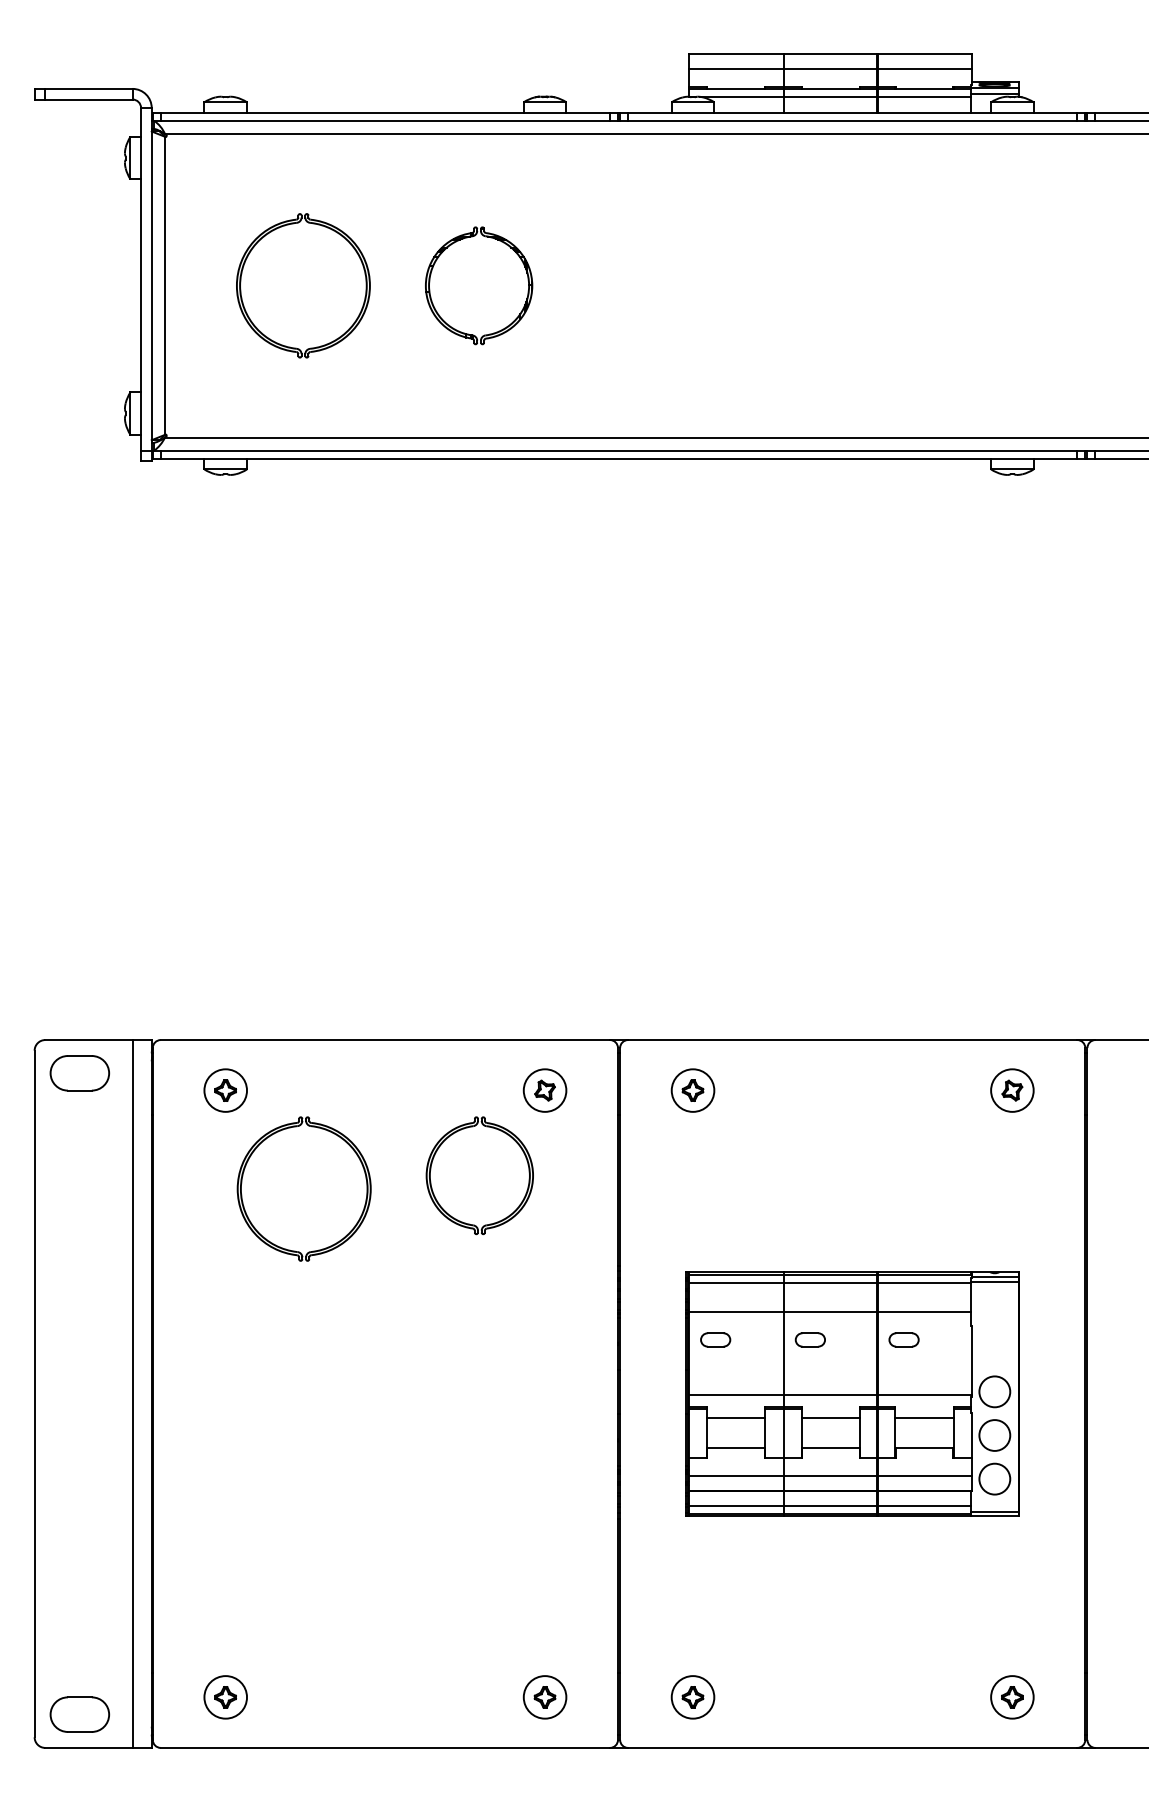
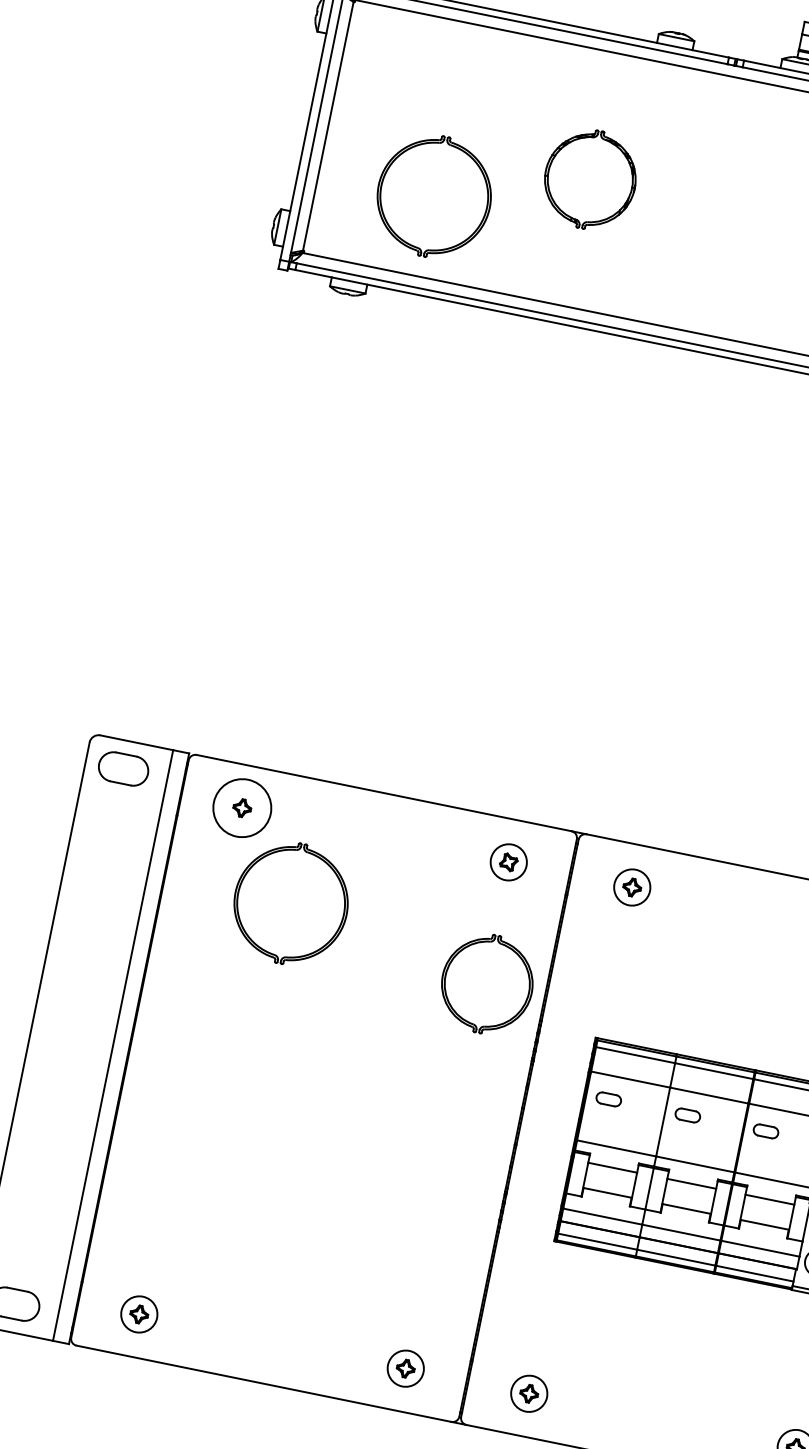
part: (285, 226) -> (429, 144), moved
circle: (225, 1090) -> (242, 808), size x1.6
part: (452, 1135) -> (471, 945), moved

